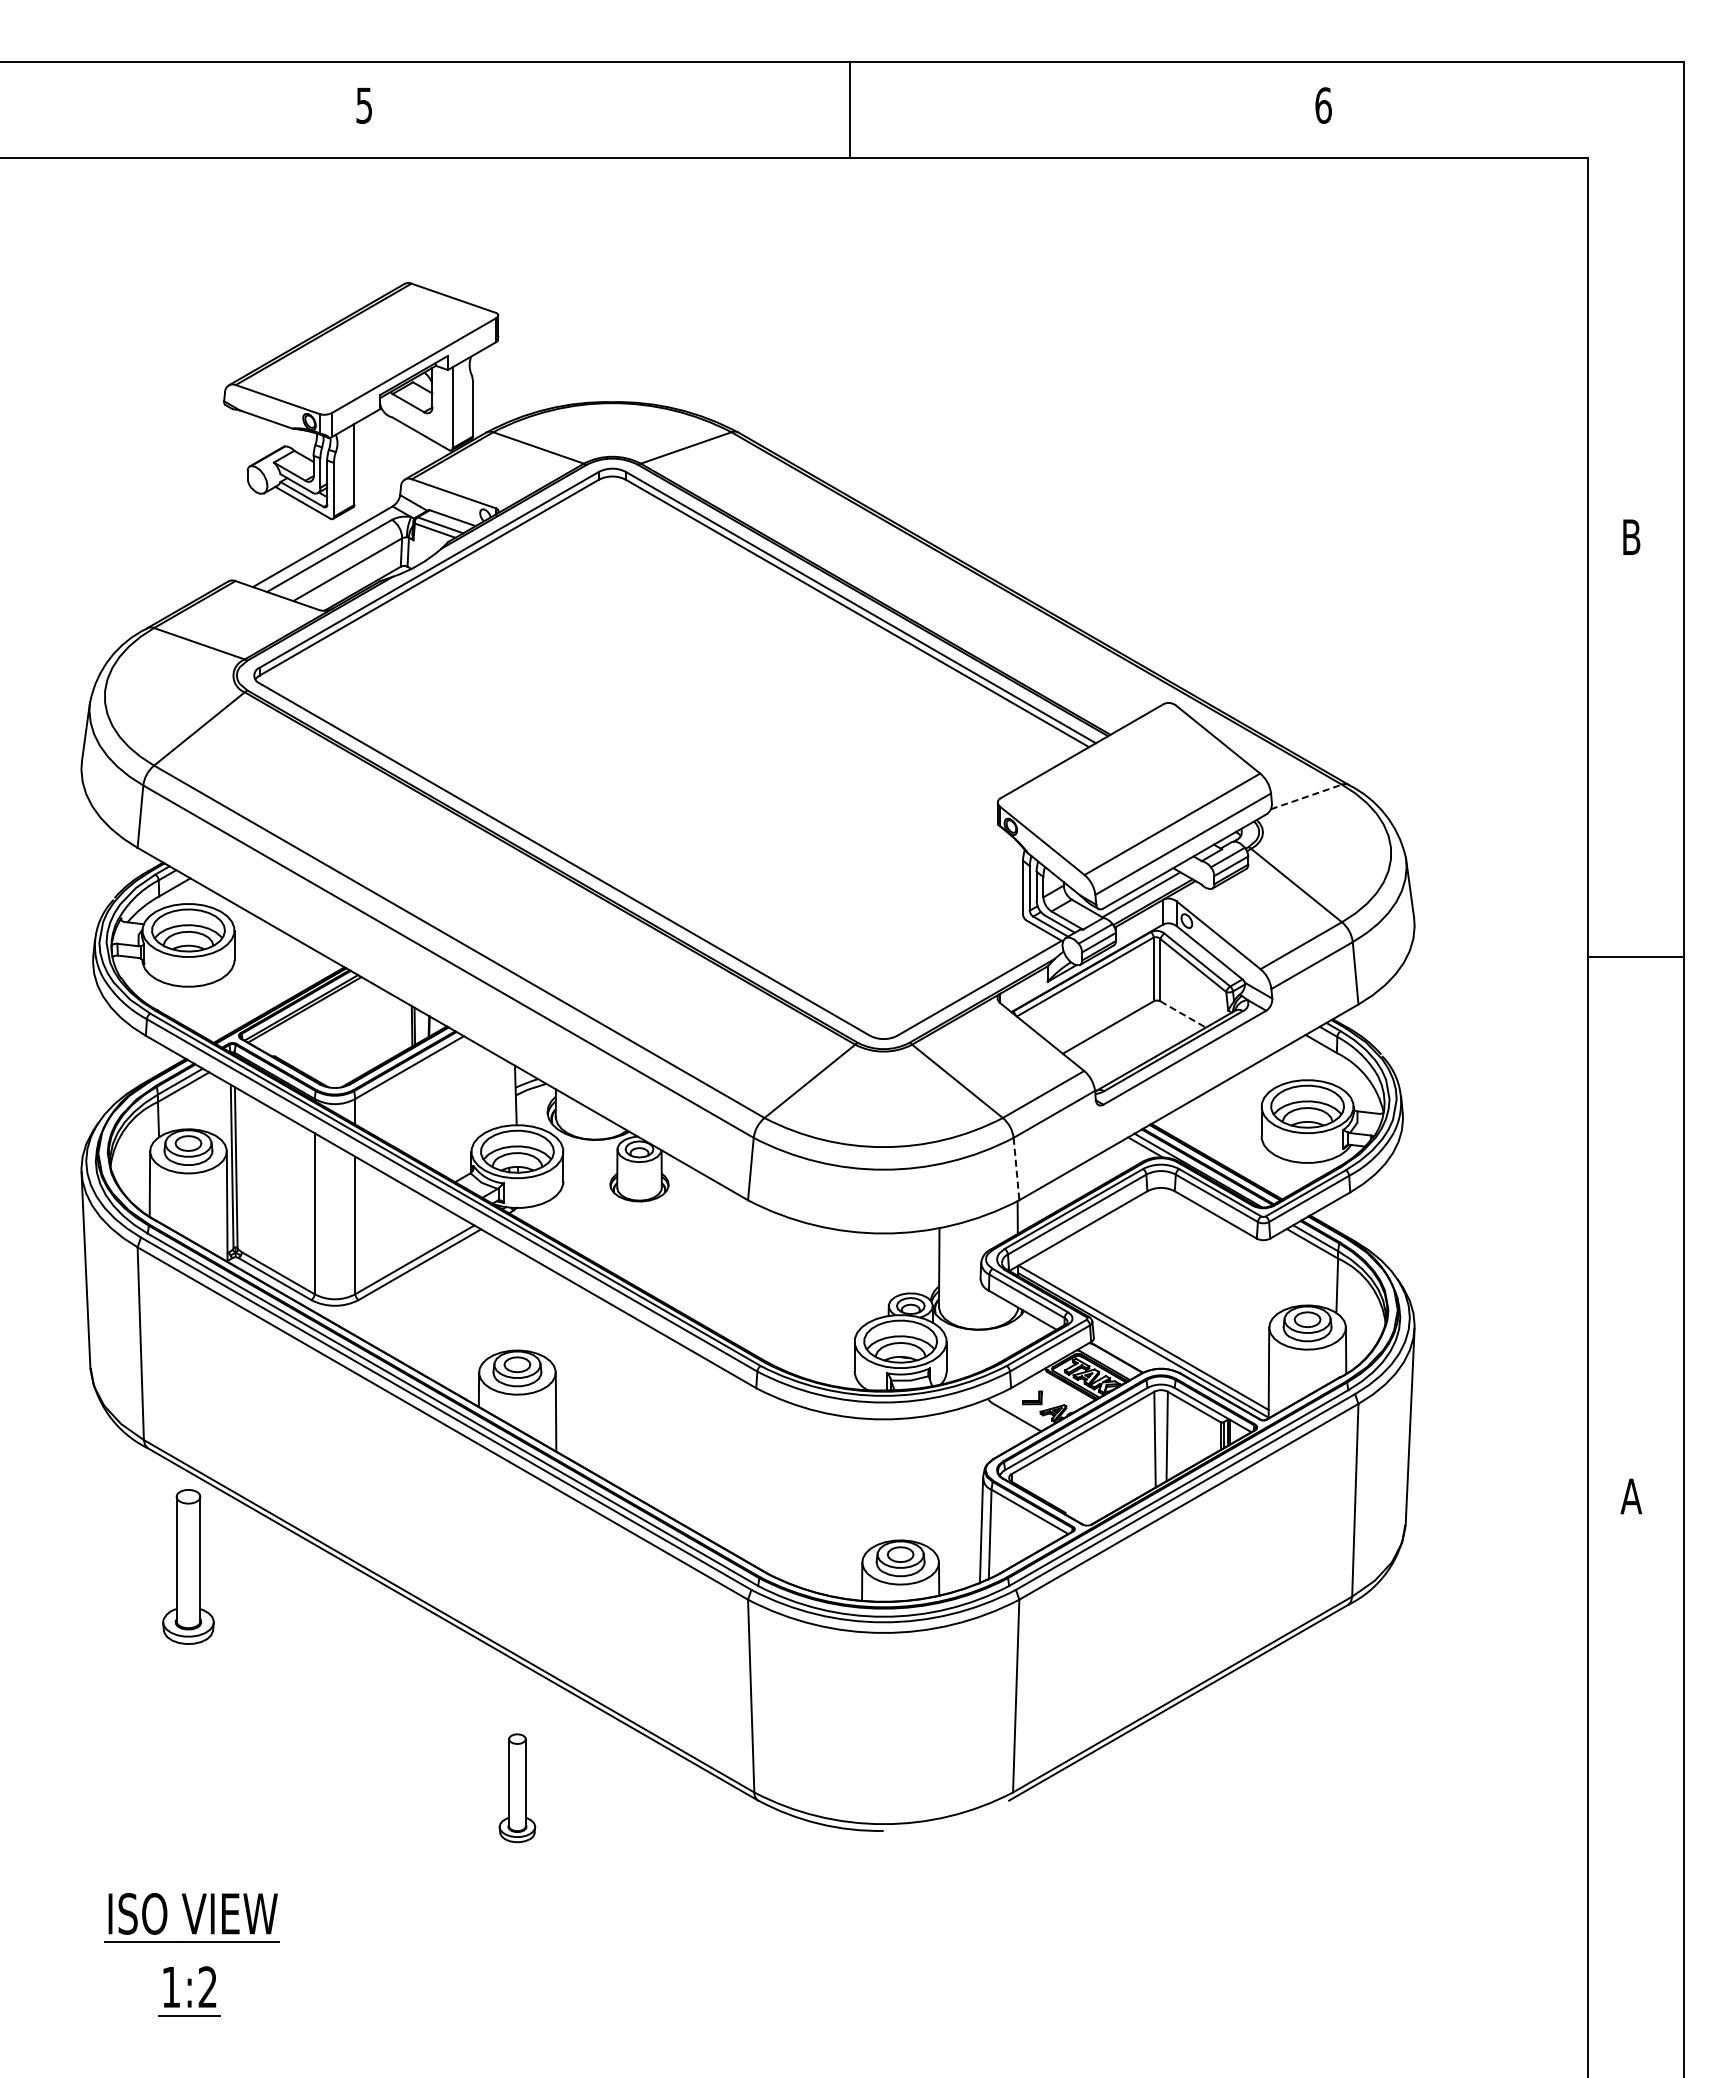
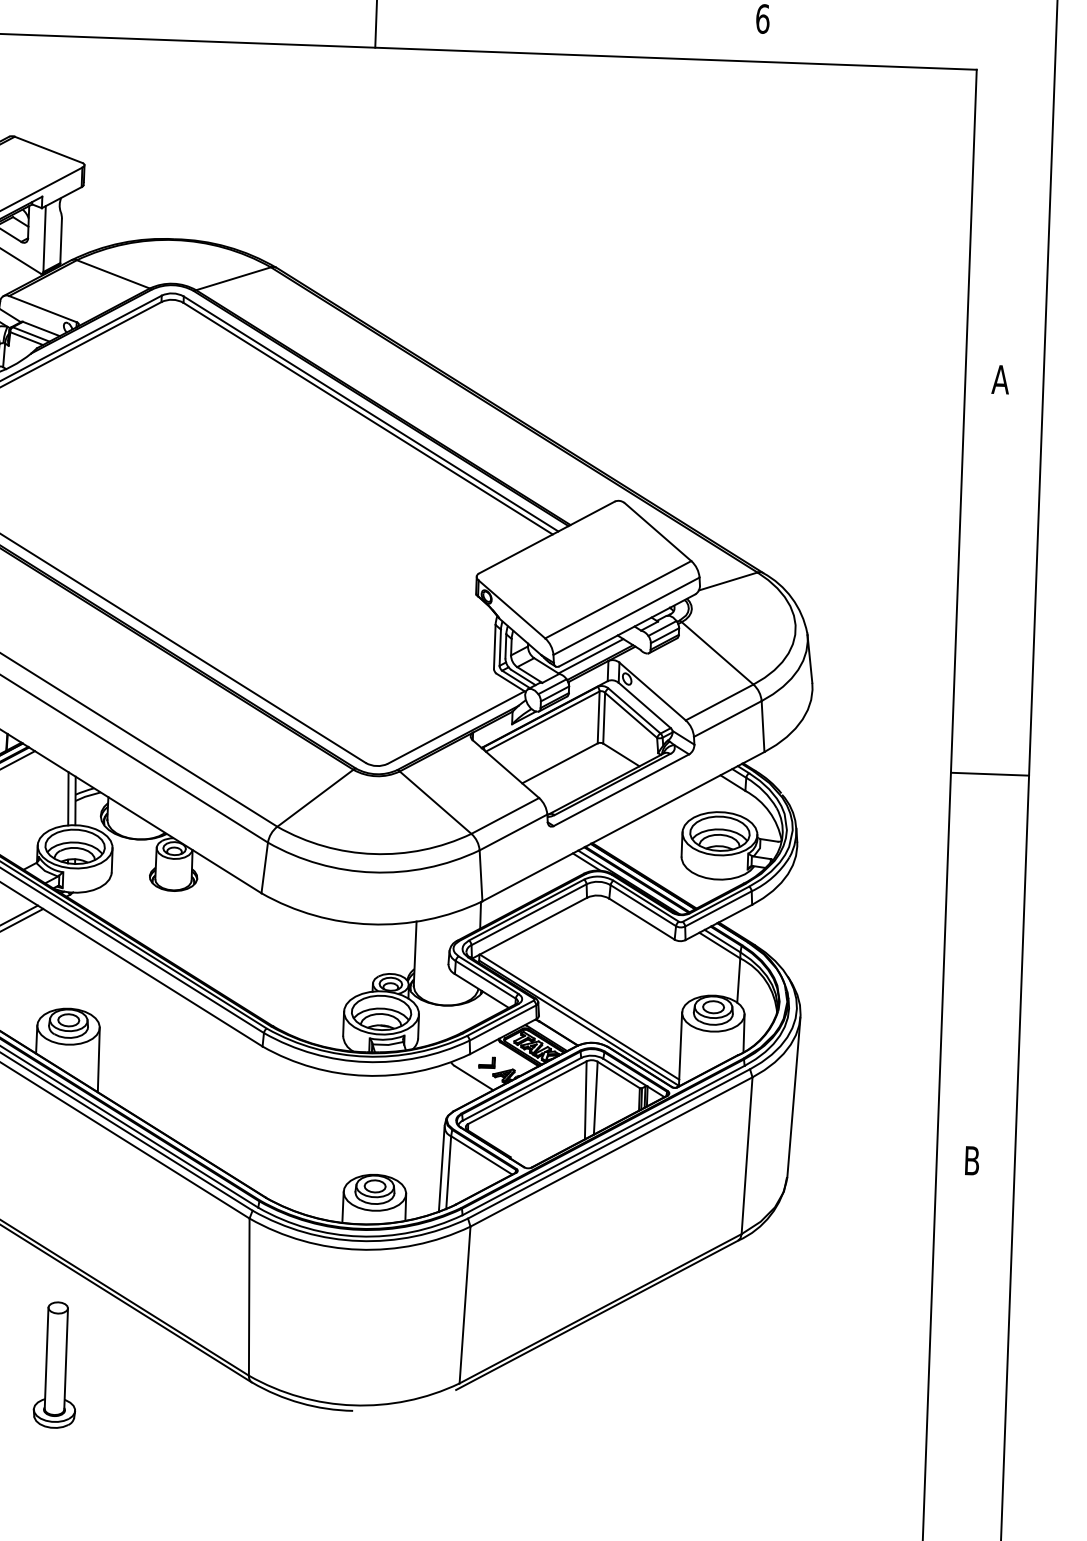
text: (1631, 536) -> (1000, 379), B -> A
line: (1306, 796) -> (728, 581), dashed -> solid
line: (1636, 956) -> (990, 774), moved
line: (1183, 1014) -> (621, 754), dashed -> solid
line: (506, 1092) -> (68, 798), added
line: (1016, 1169) -> (481, 876), dashed -> solid
text: (1631, 1496) -> (972, 1160), A -> B
part: (517, 1788) -> (56, 1365), size x1.43

